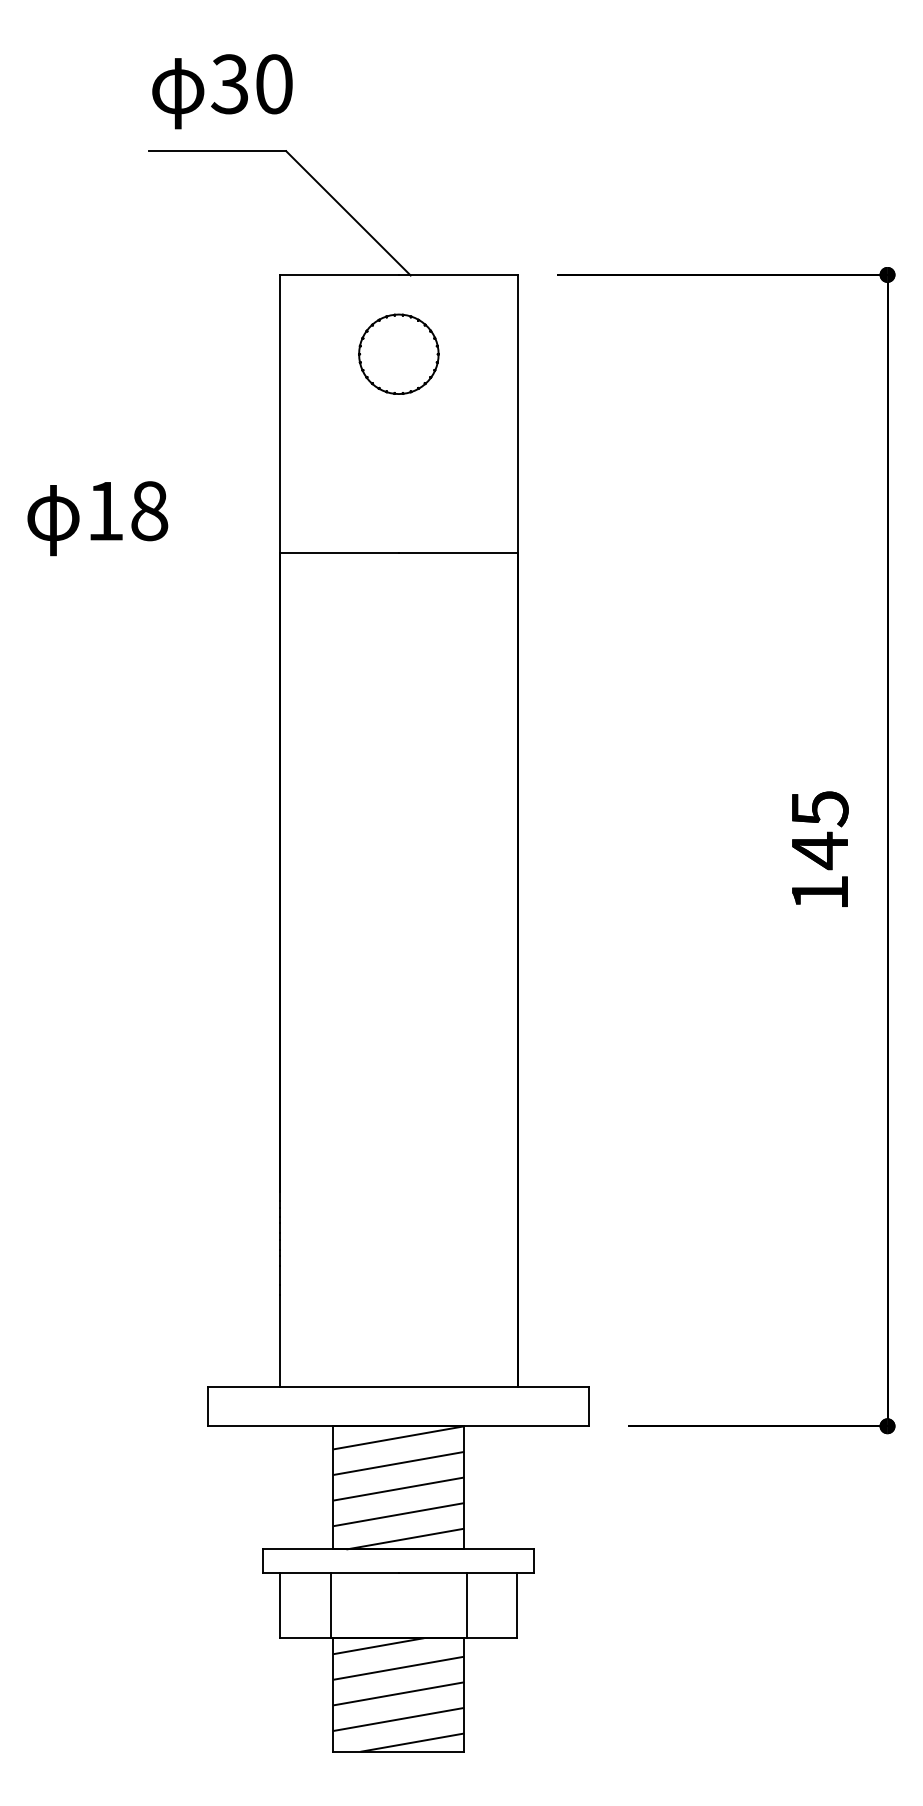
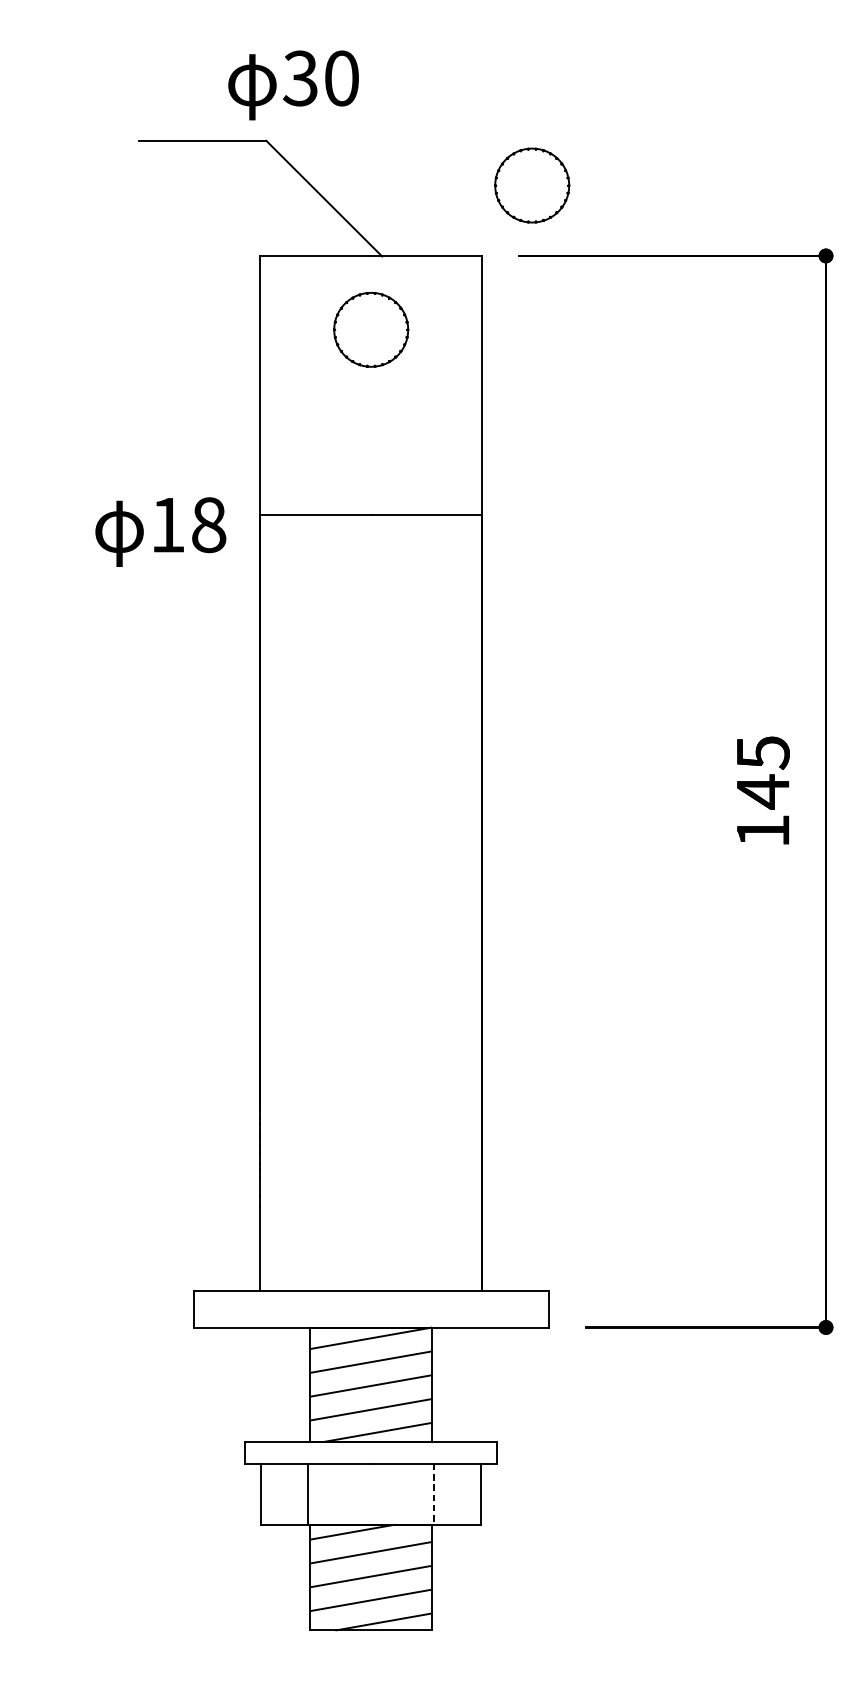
text: (222, 91) -> (293, 85), moved
part: (571, 198) -> (531, 184), added
text: (97, 518) -> (160, 531), moved
line: (466, 1605) -> (434, 1494), solid -> dashed

